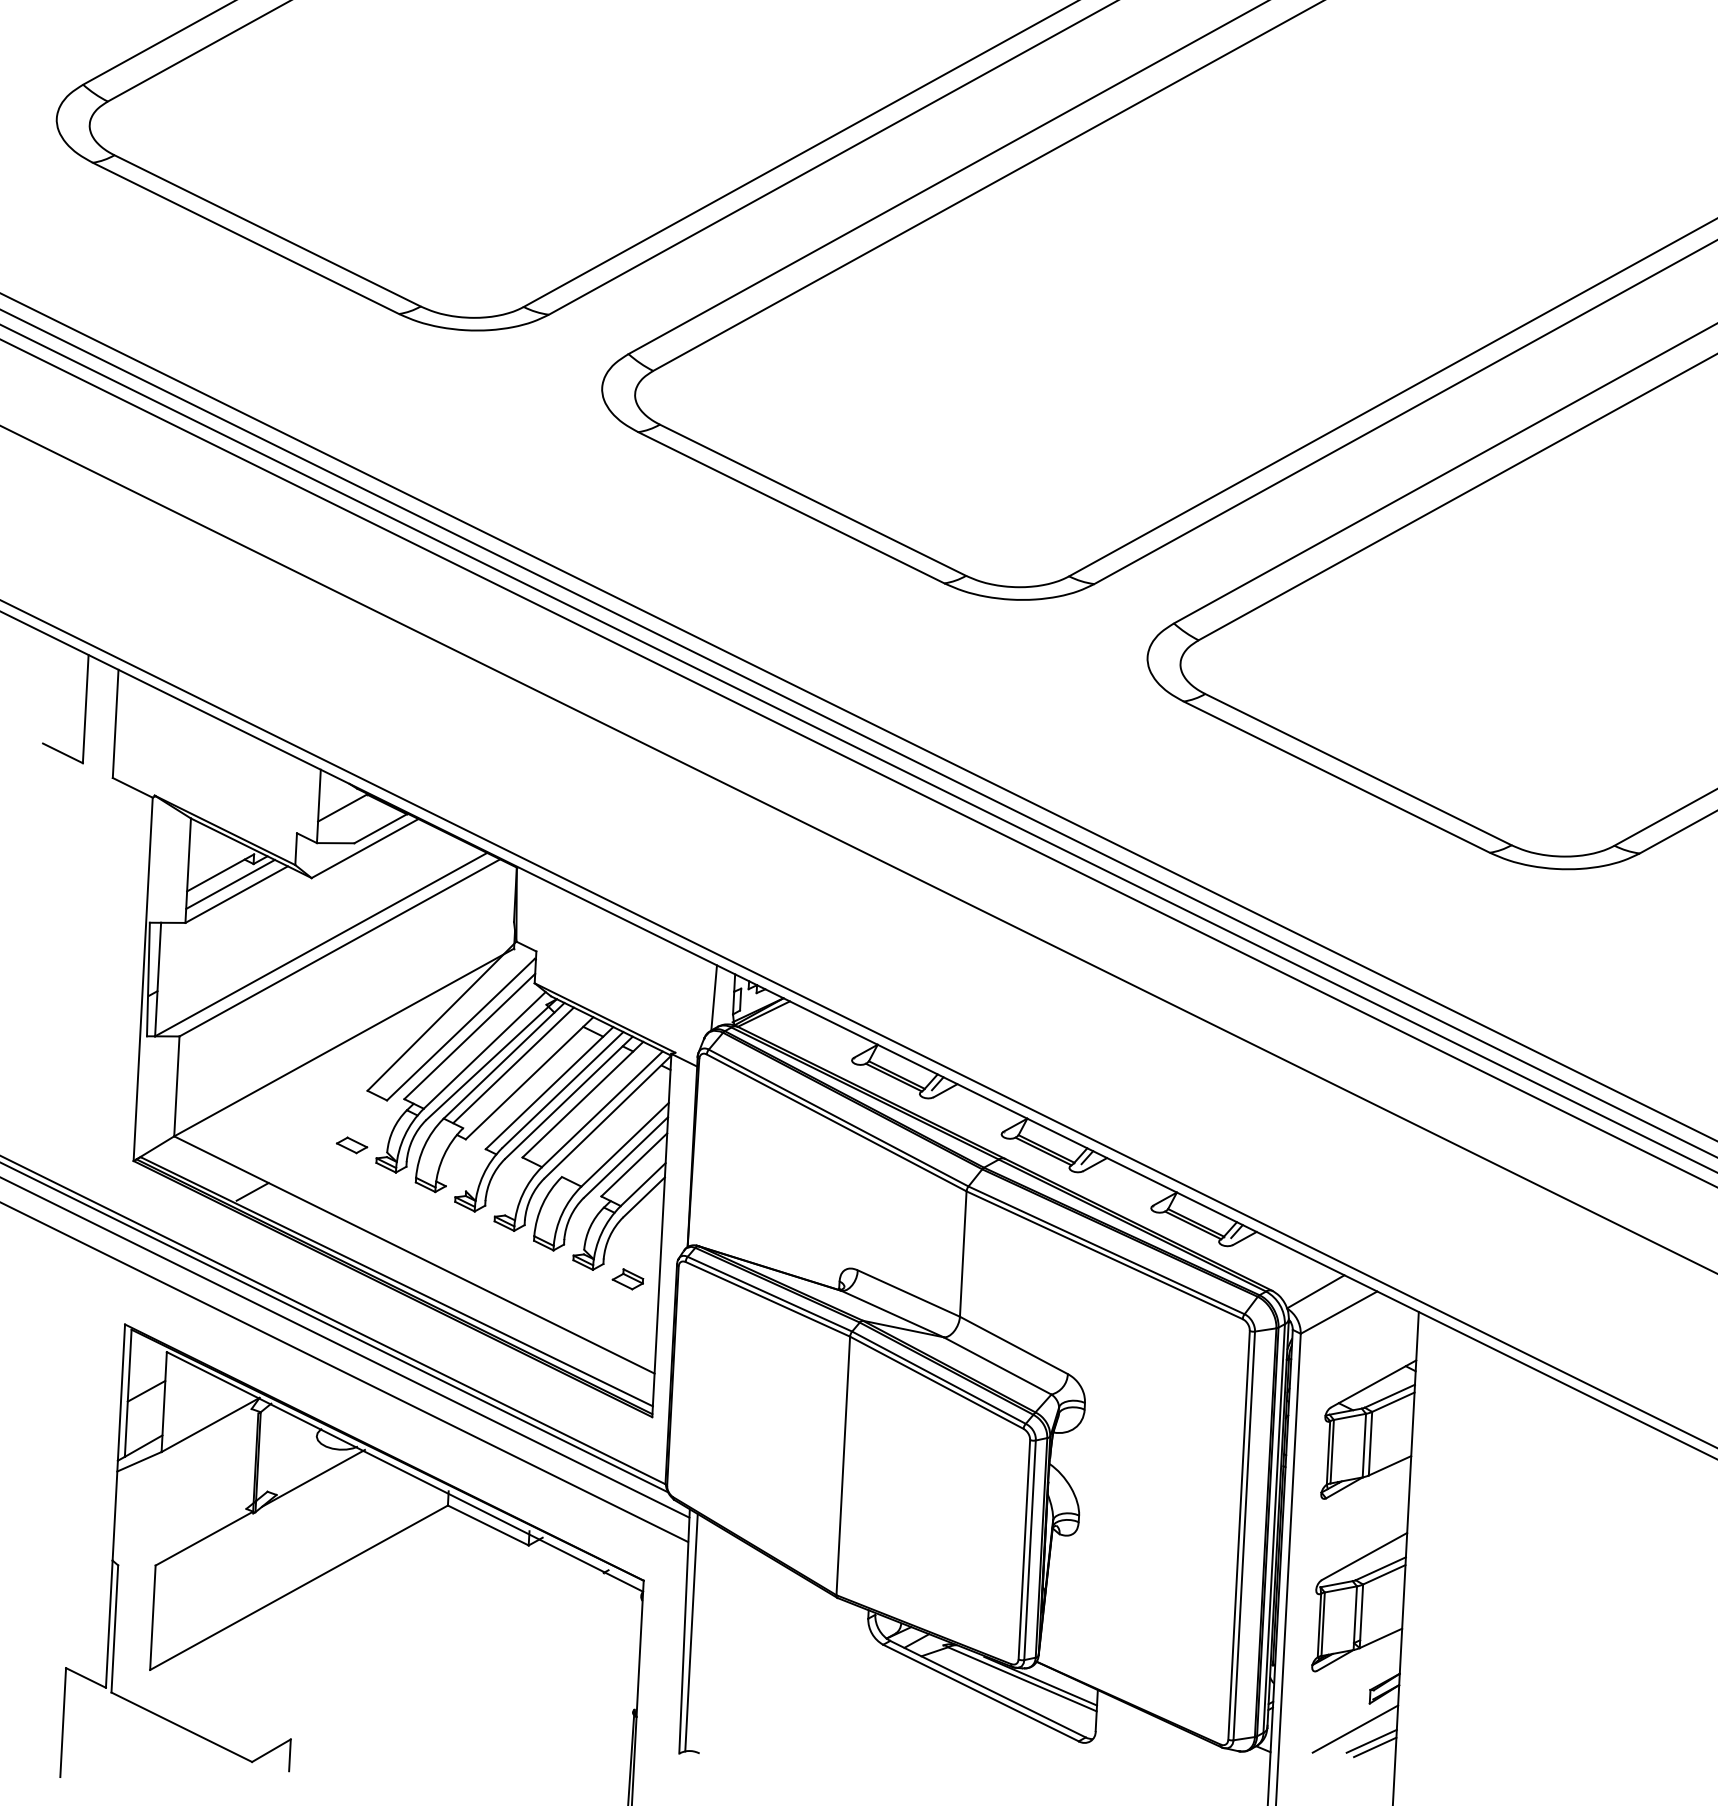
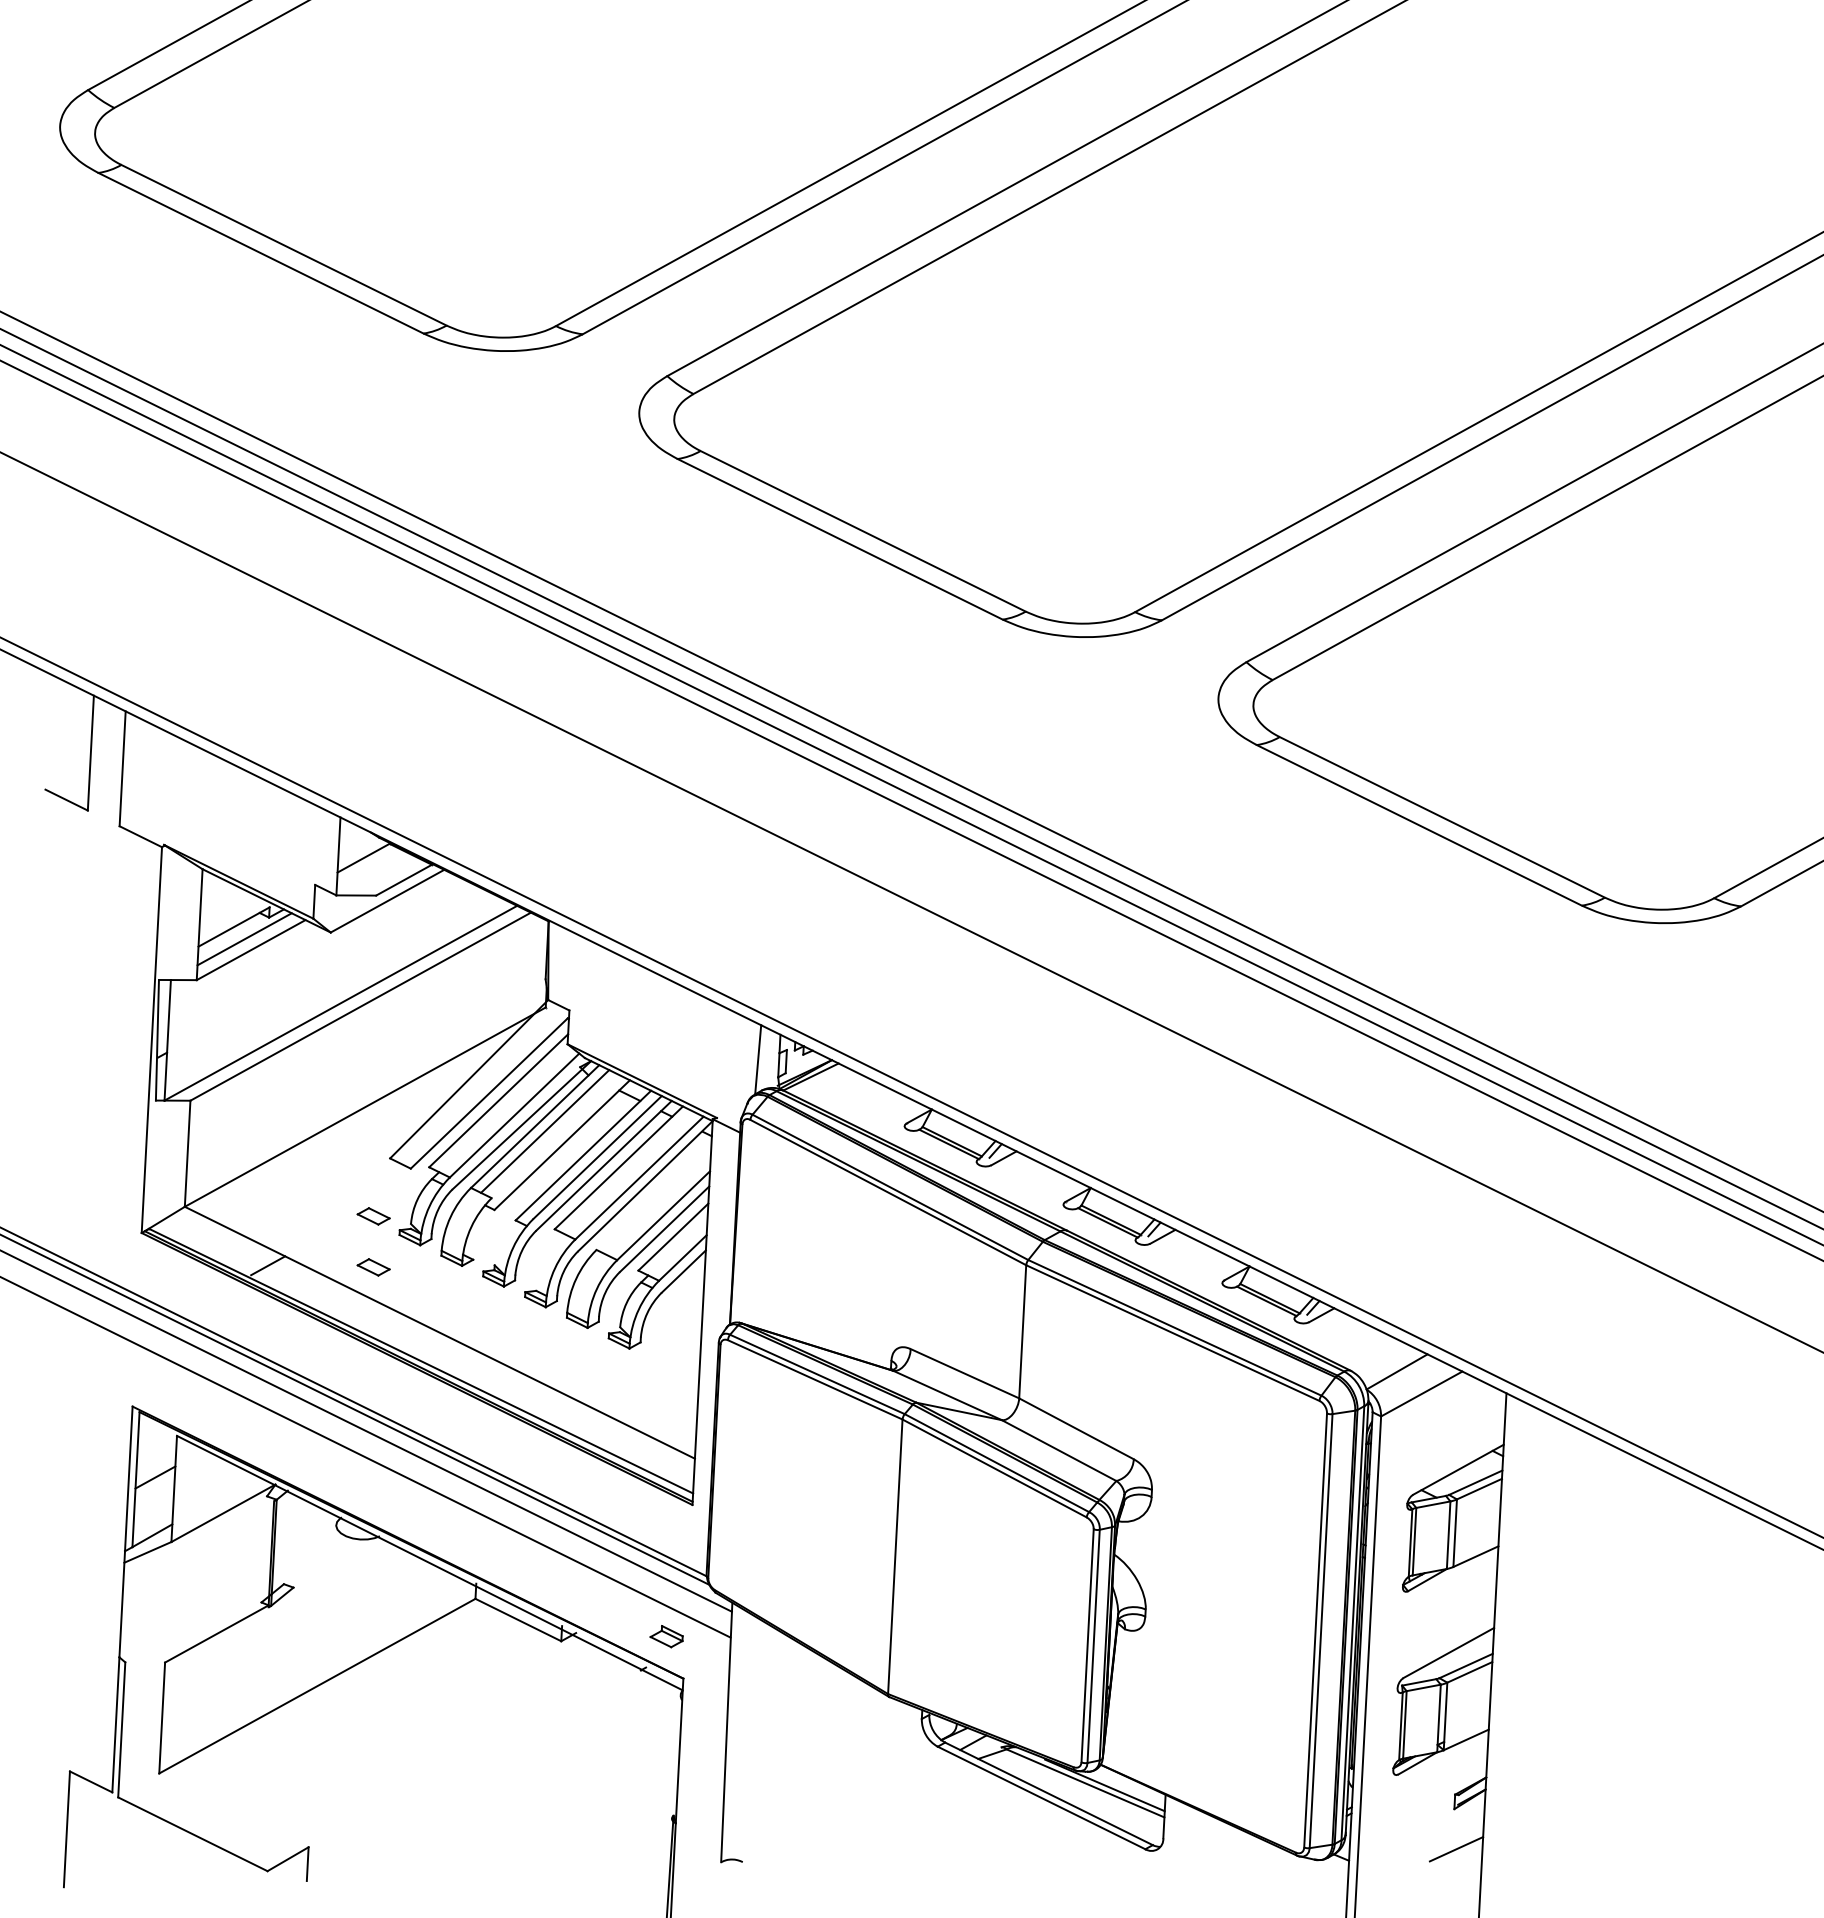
part: (351, 1193) -> (373, 1267), added
part: (627, 1279) -> (666, 1636), moved
line: (313, 1477) -> (332, 1569), removed
line: (690, 1632) -> (733, 1733), removed
line: (1354, 1729) -> (1438, 1836), removed
line: (1374, 1747) -> (1459, 1855), removed

